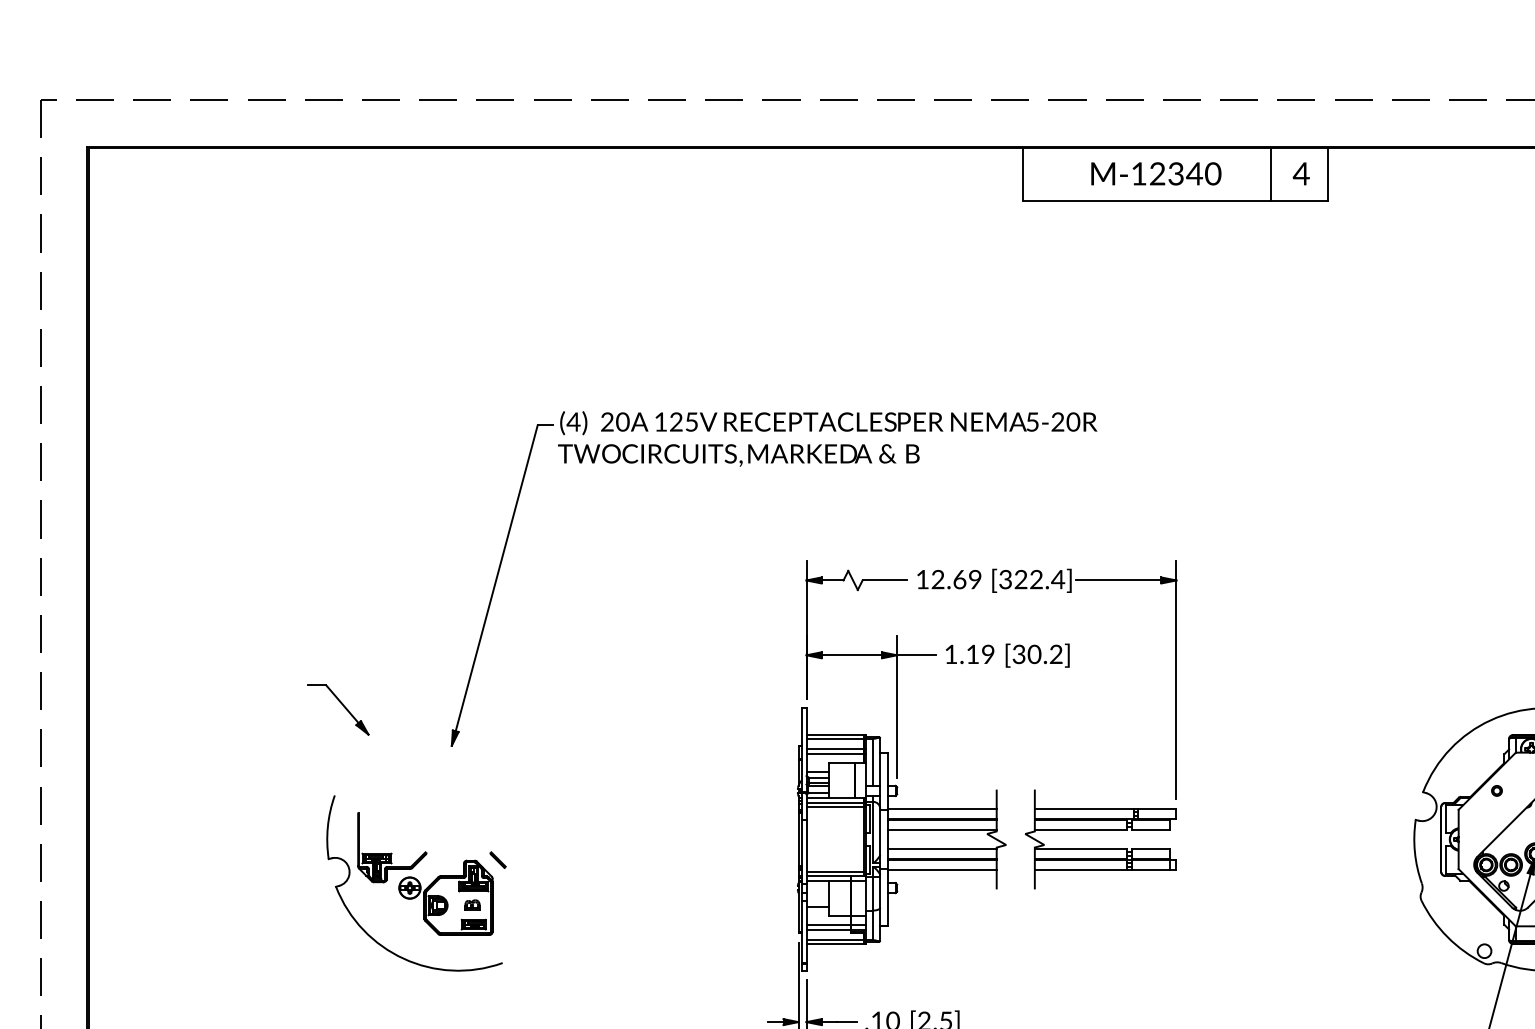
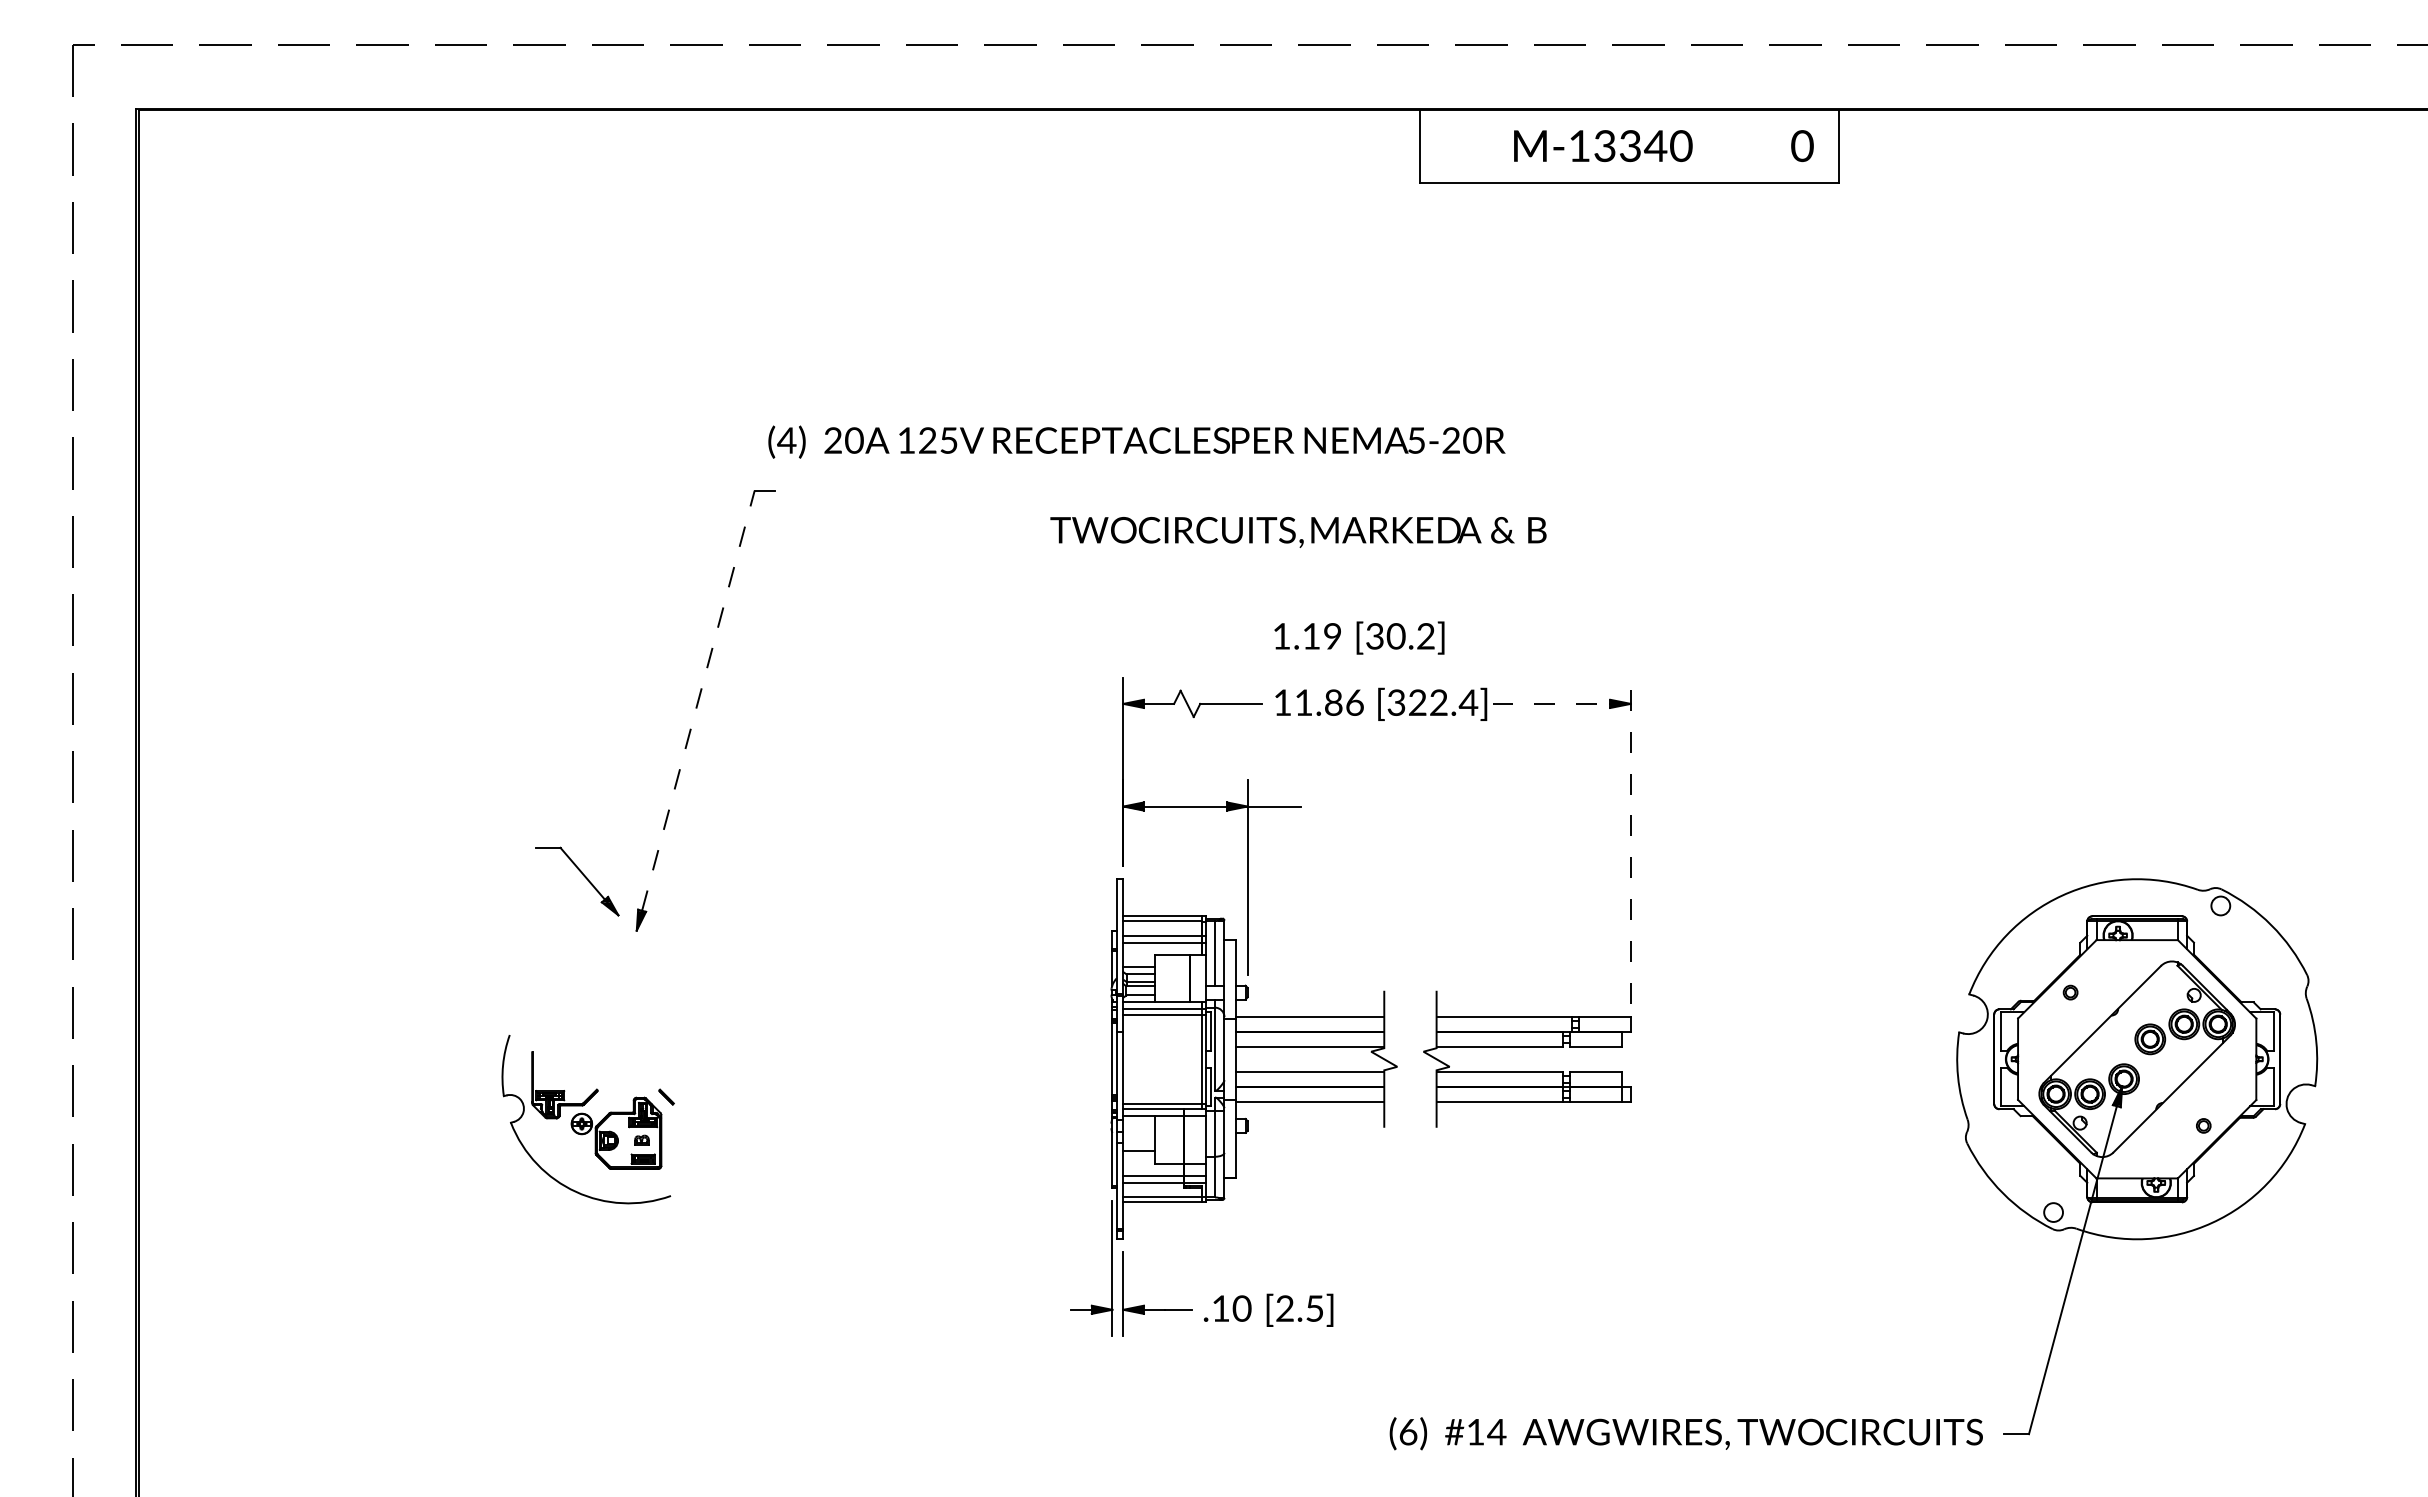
text: (1157, 174) -> (1604, 147), M-12340 -> M-13340
line: (1270, 174) -> (1760, 146), removed
text: (1300, 174) -> (1801, 146), 4 -> 0
text: (828, 422) -> (1136, 441), moved
text: (738, 455) -> (1298, 532), moved
line: (496, 577) -> (698, 700), solid -> dashed
text: (956, 579) -> (1329, 702), 12.69 -> 11.86
line: (1118, 580) -> (1551, 703), solid -> dashed
text: (1007, 655) -> (1359, 637), moved
line: (1176, 680) -> (1630, 840), solid -> dashed
part: (343, 706) -> (583, 876), moved
part: (415, 883) -> (587, 1119), size x0.7

